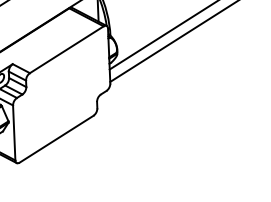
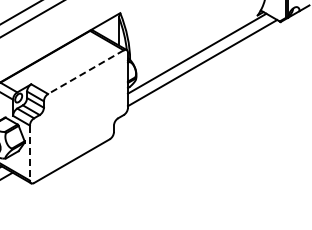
line: (66, 50) -> (85, 72), solid -> dashed
line: (13, 133) -> (29, 153), solid -> dashed

